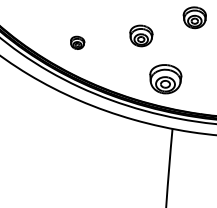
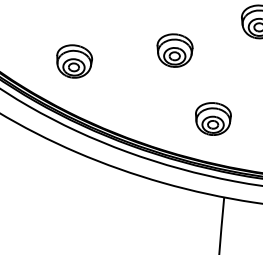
part: (77, 42) -> (74, 60), size x1.67
part: (165, 79) -> (213, 119), size x0.71

